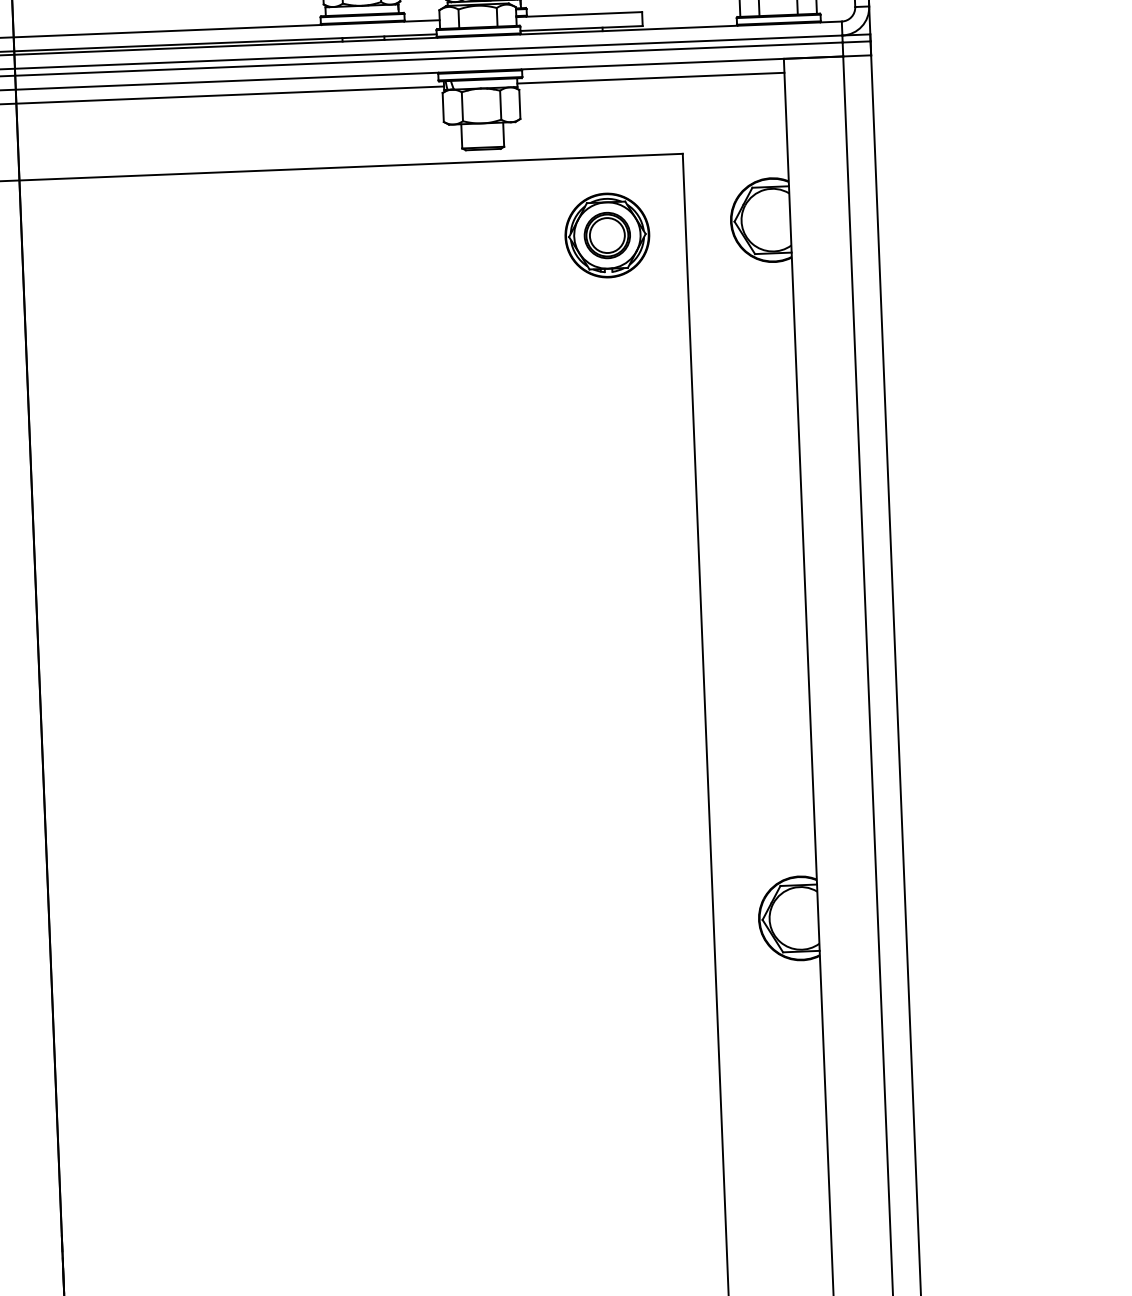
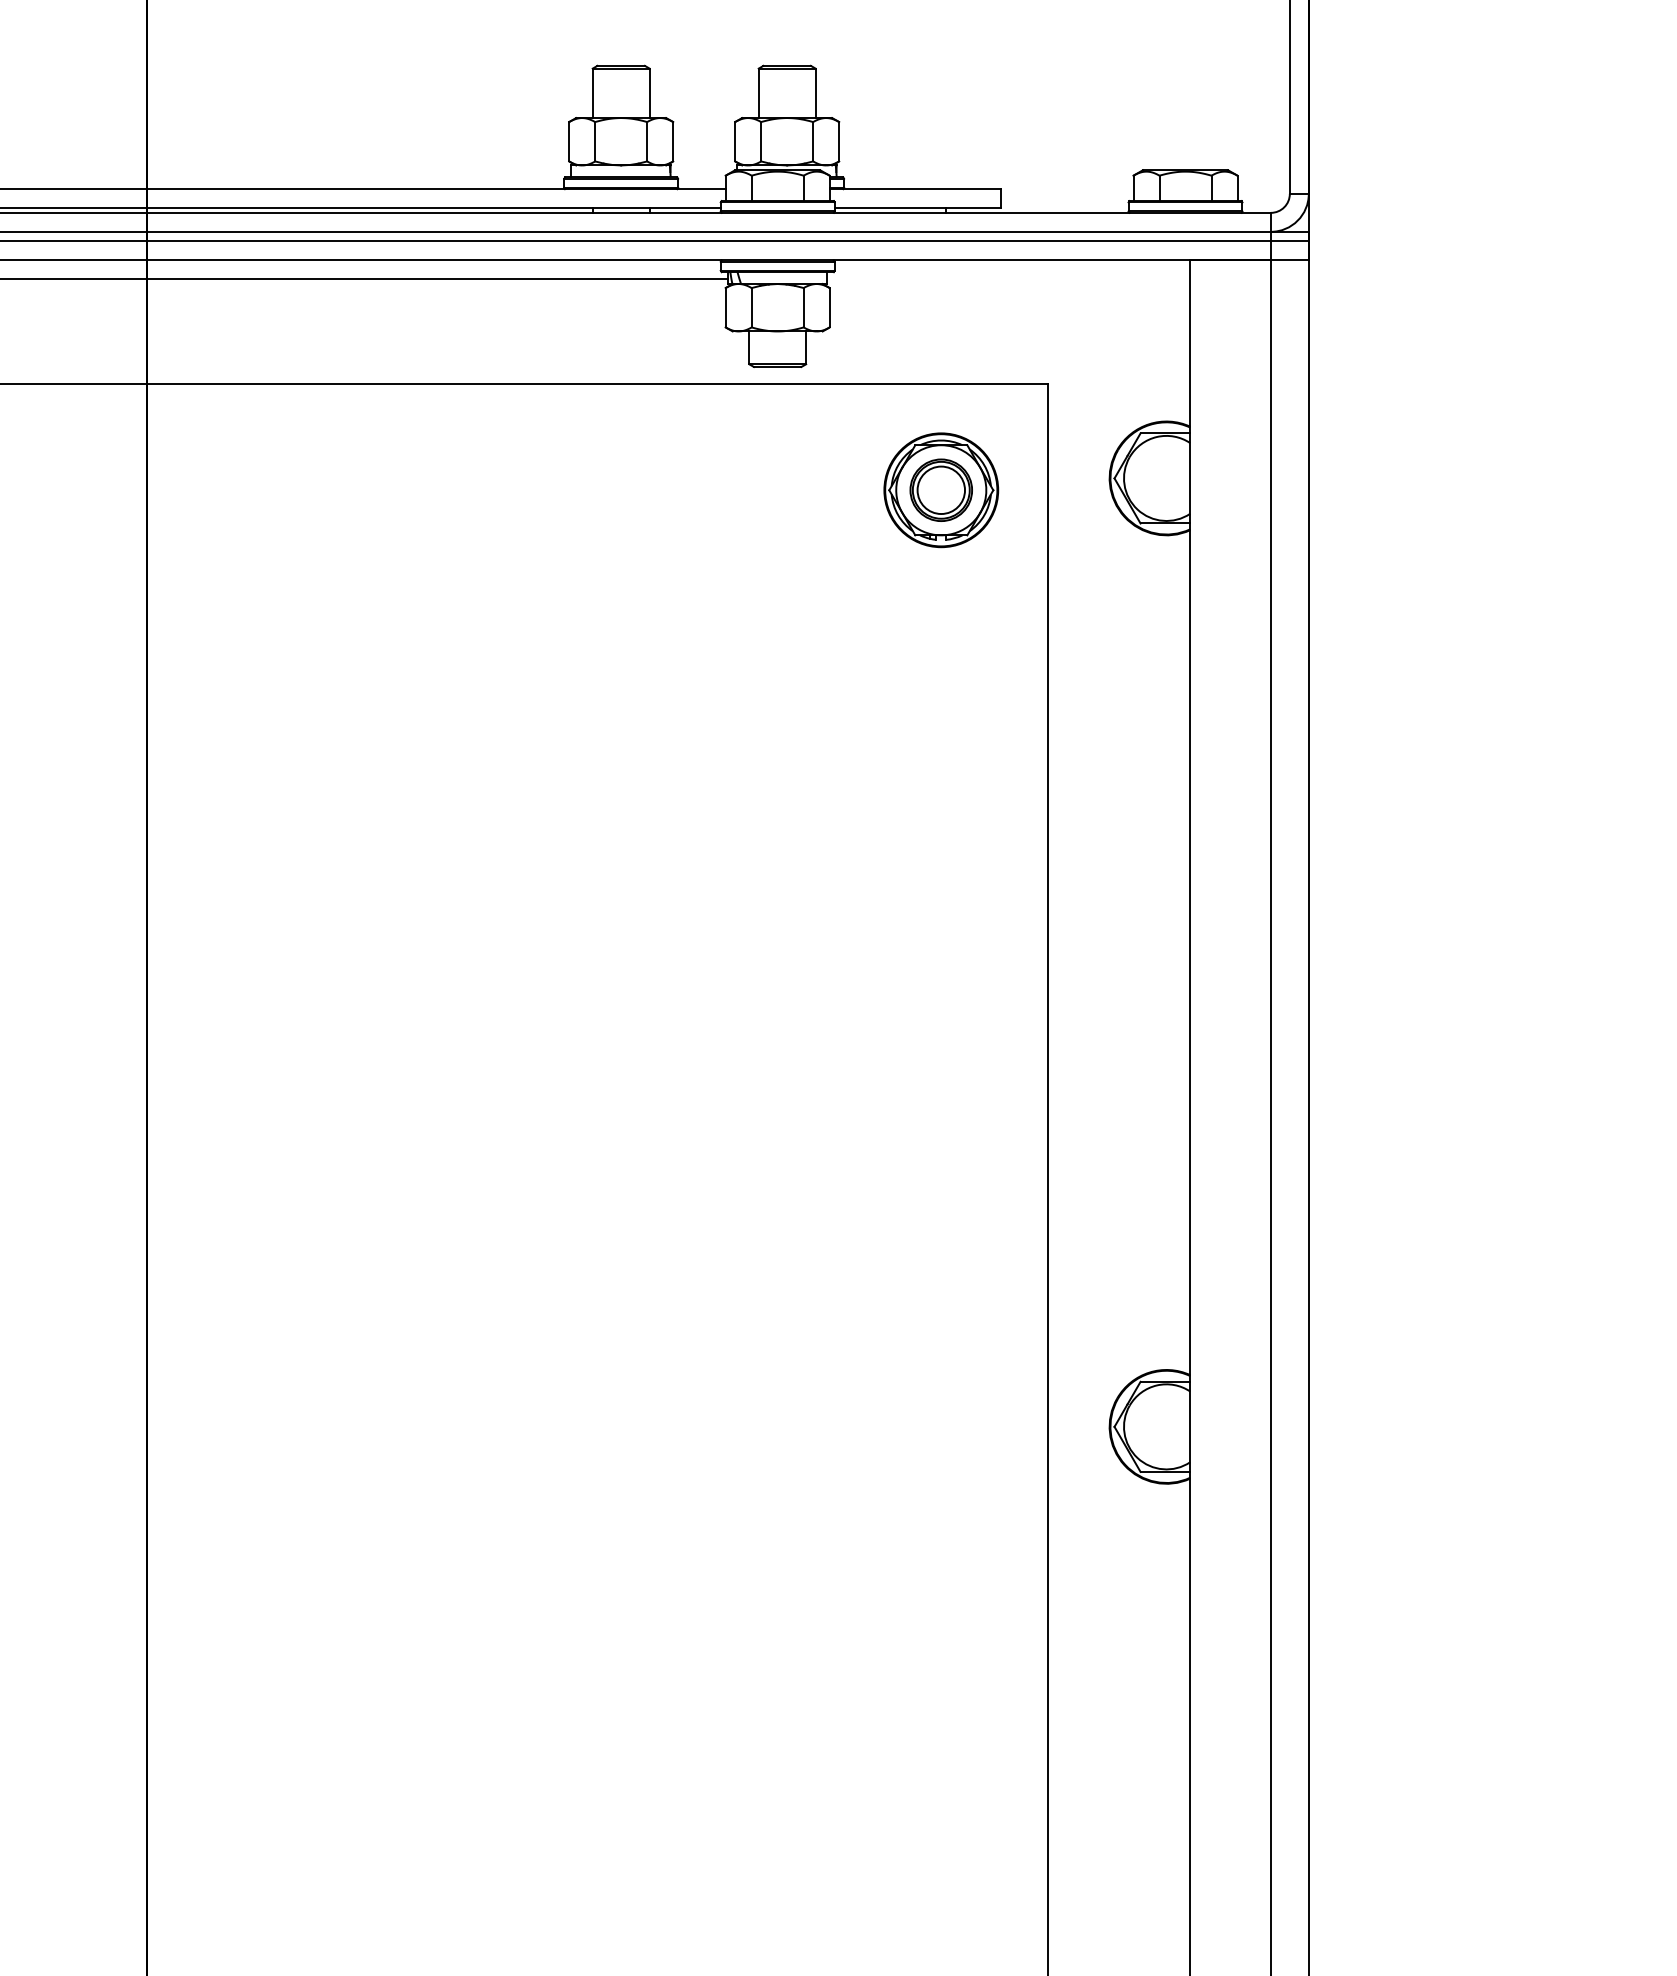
line: (650, 78) -> (1008, 279), removed

